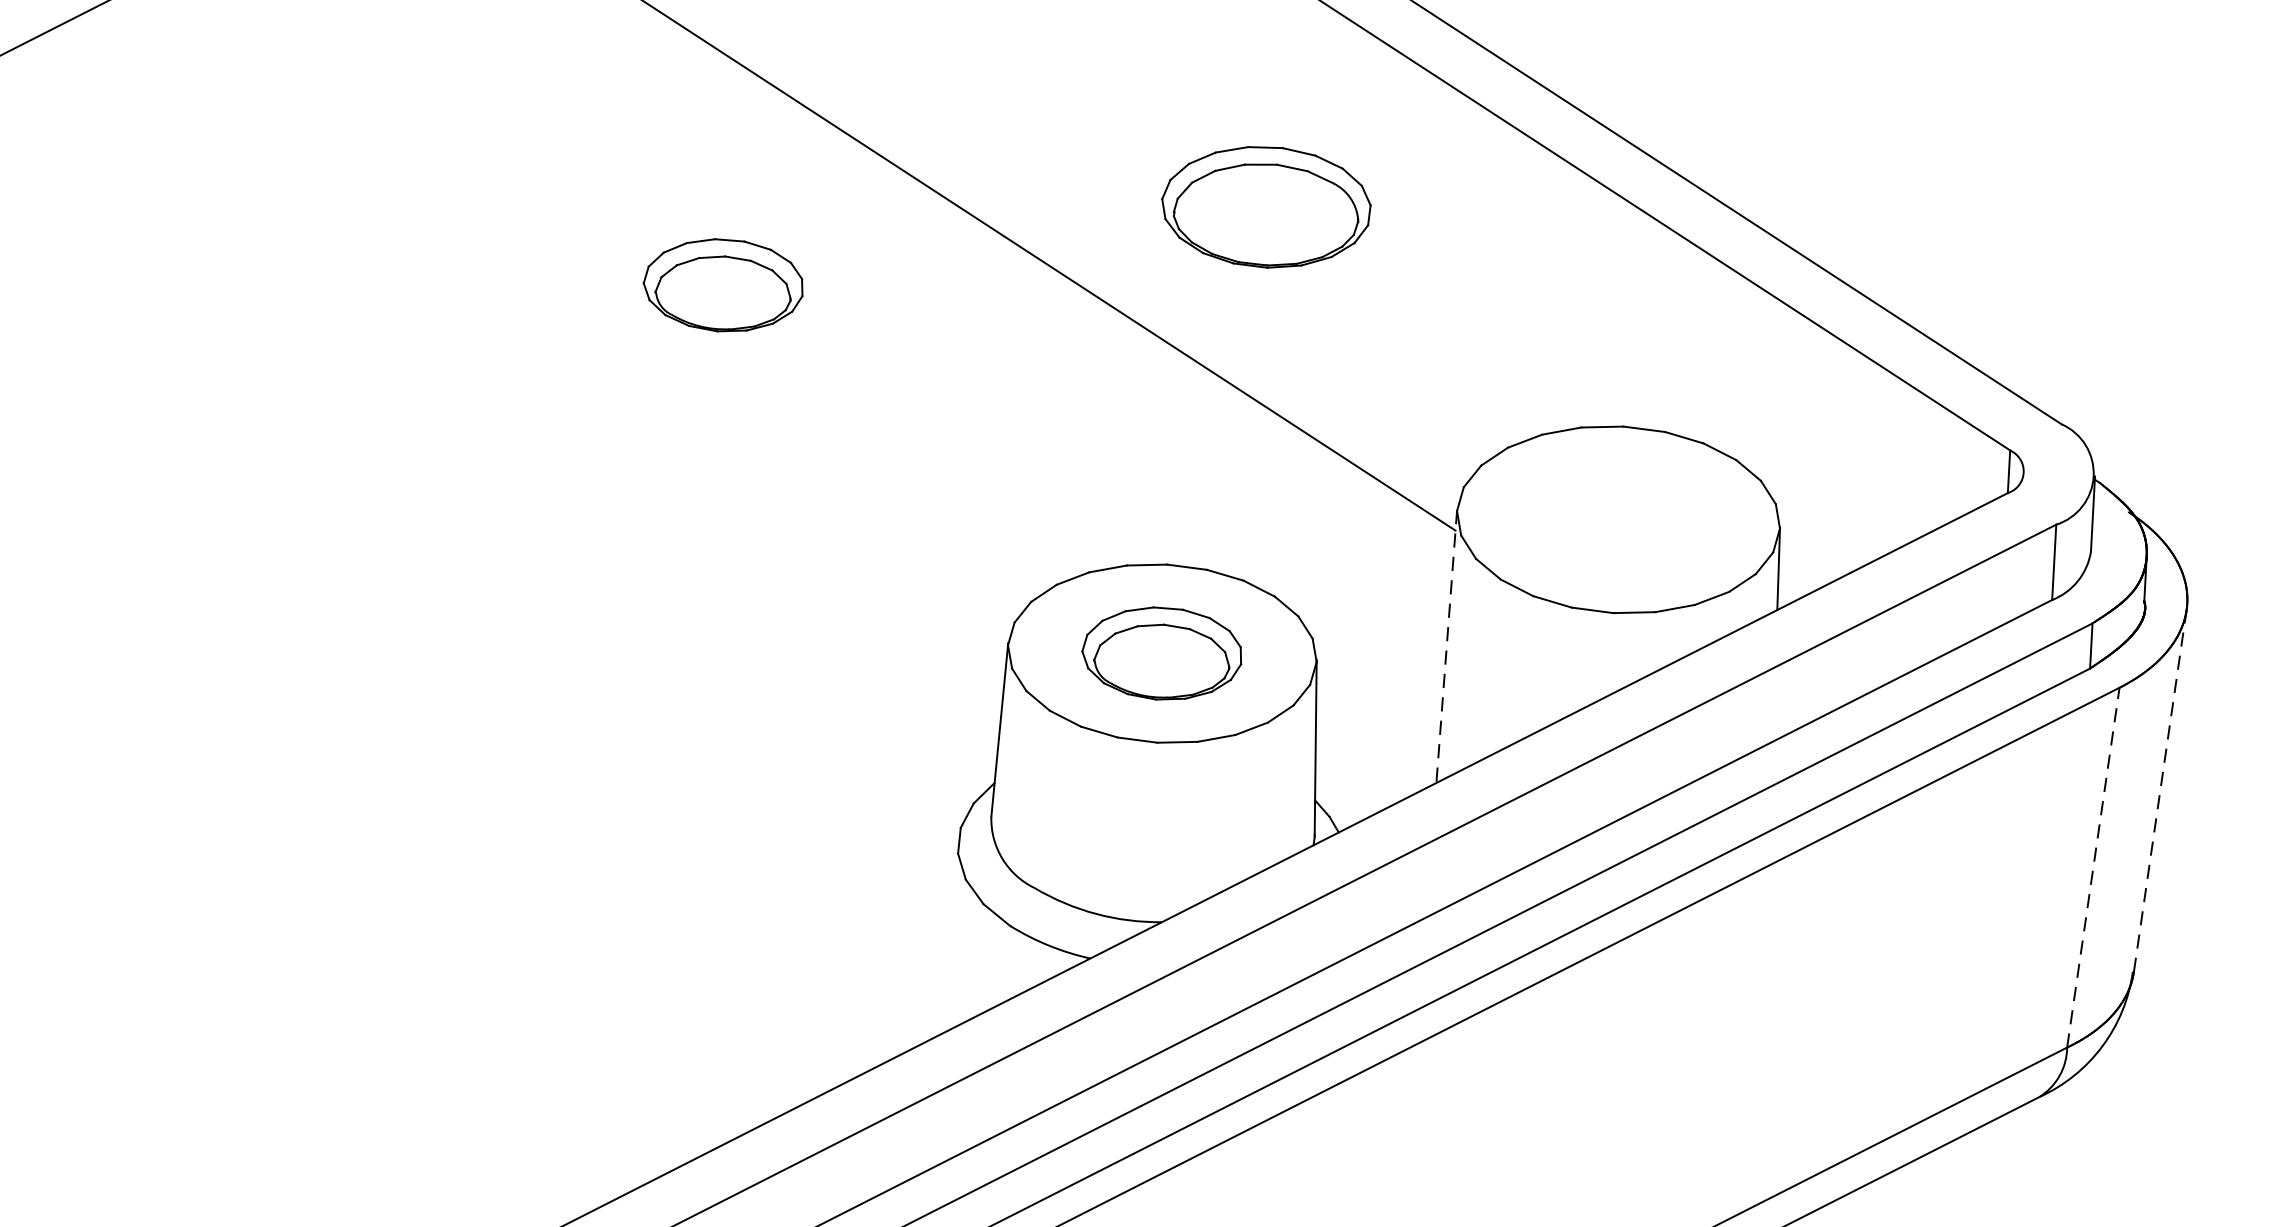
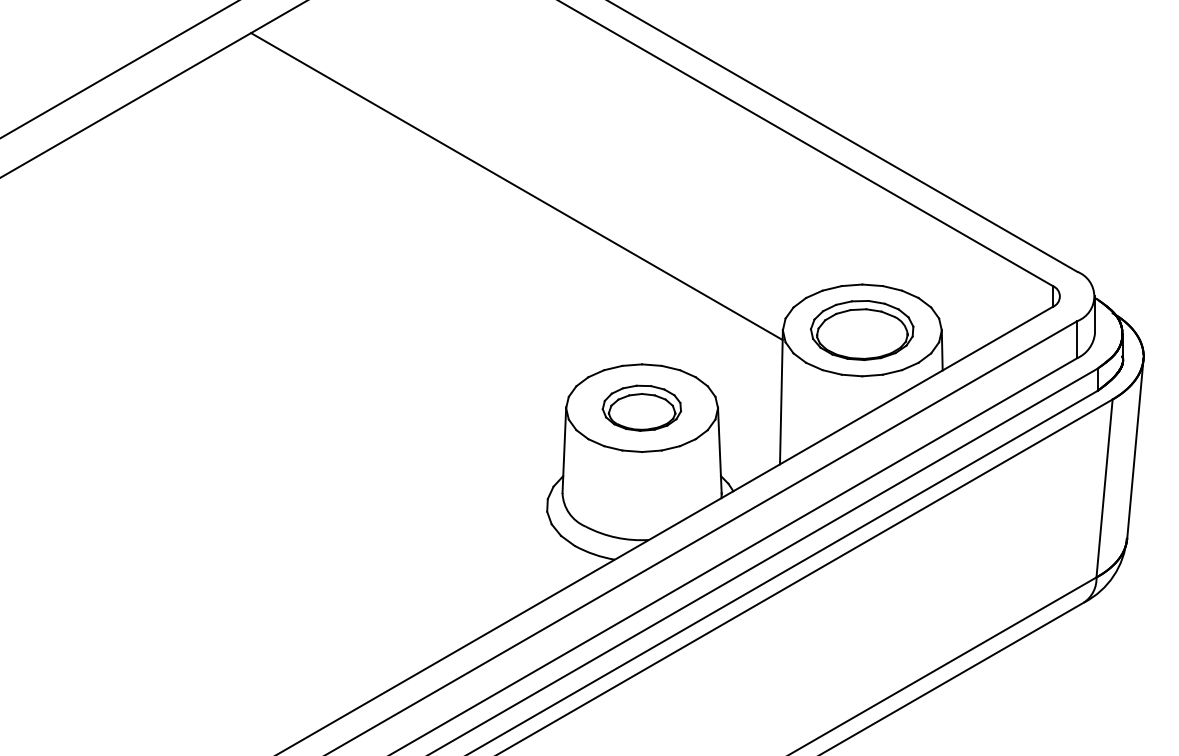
part: (1266, 207) -> (862, 330), moved
part: (722, 283) -> (416, 238), removed
line: (1446, 647) -> (781, 397), dashed -> solid
line: (2160, 791) -> (1135, 449), dashed -> solid
line: (2093, 865) -> (1104, 487), dashed -> solid

